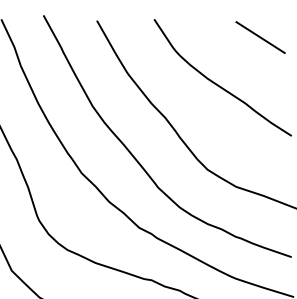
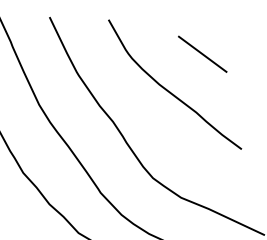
line: (260, 37) -> (202, 54), moved

